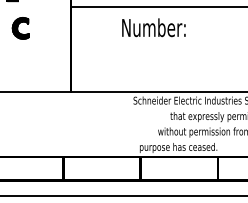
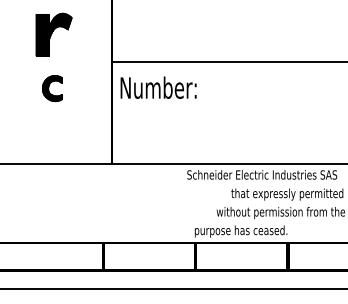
text: (153, 27) -> (158, 87), moved

